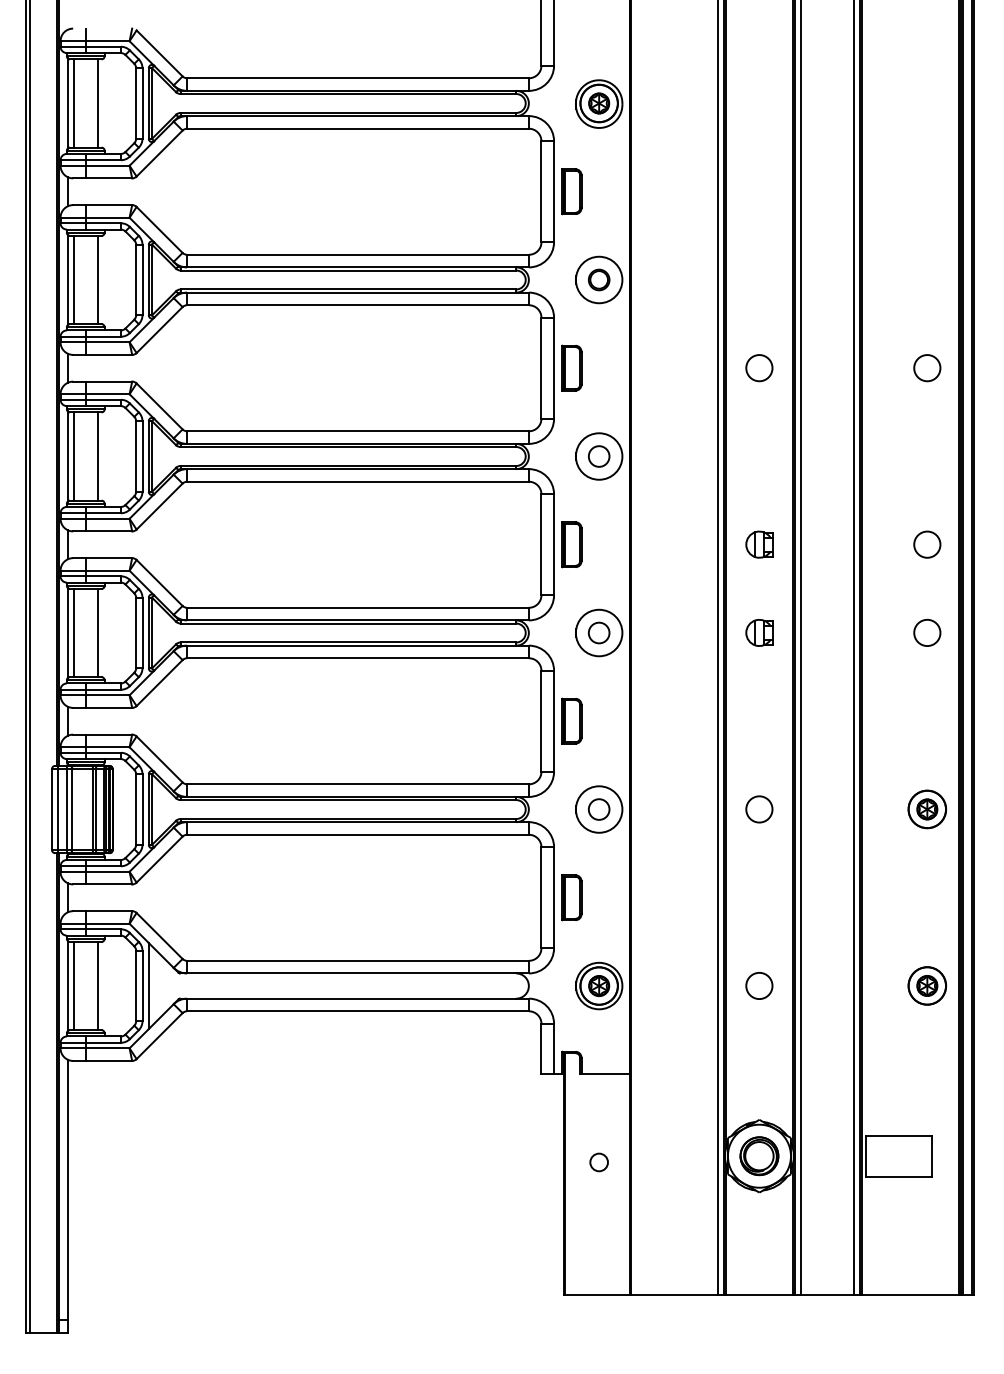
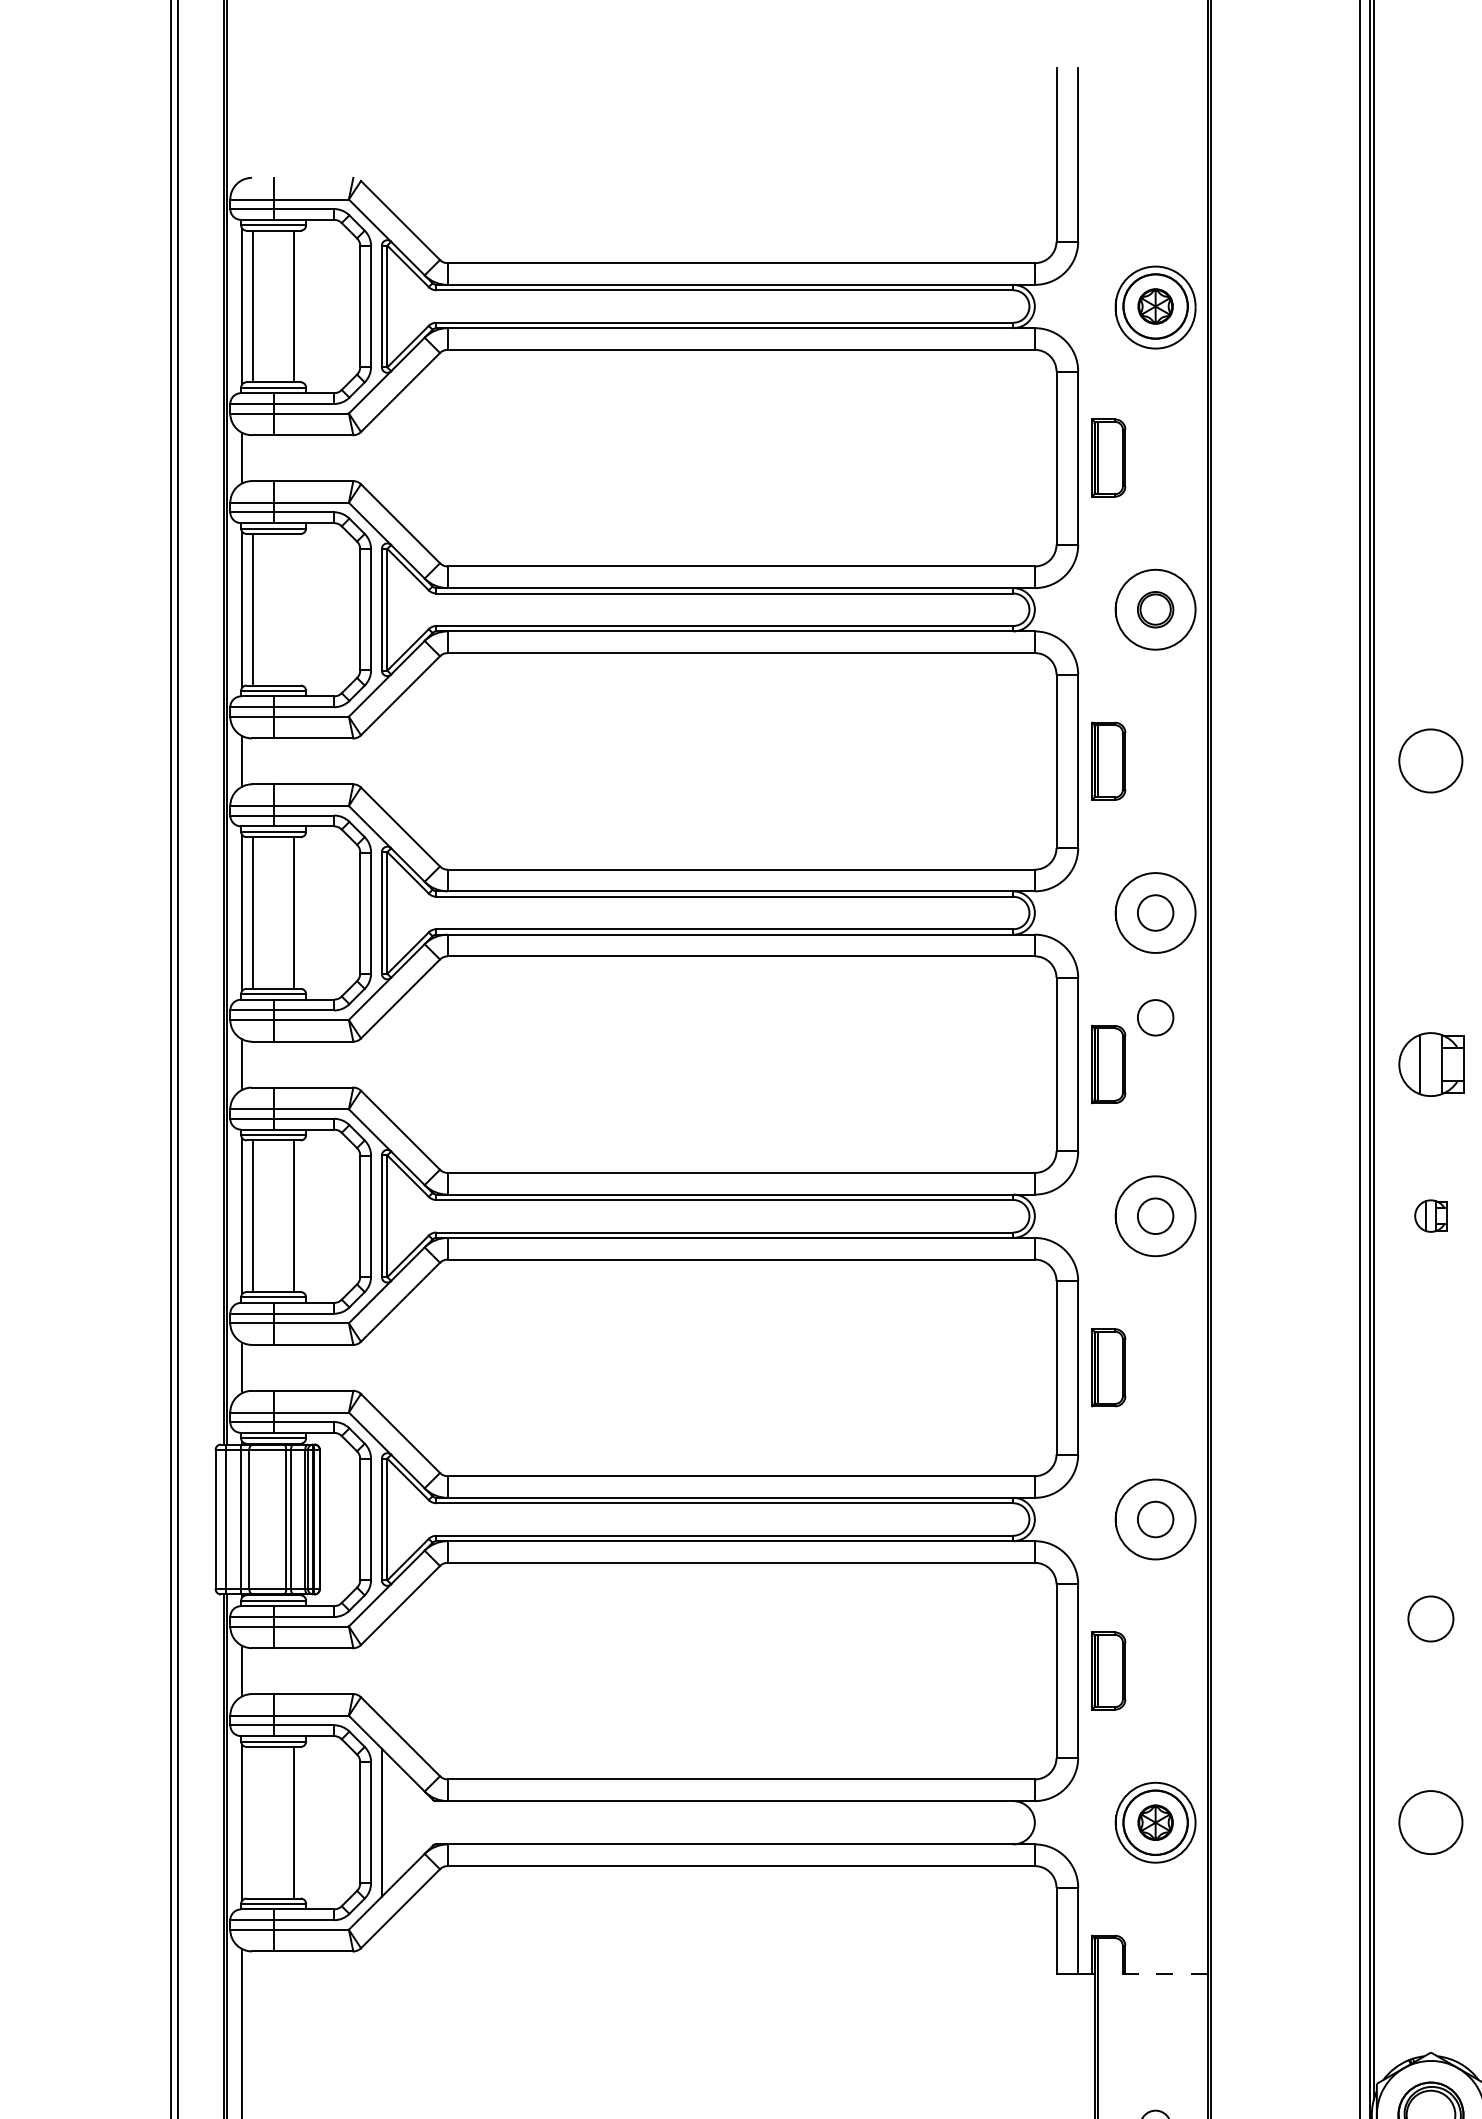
line: (97, 279) -> (293, 608), removed
circle: (759, 368) -> (1431, 761), size x1.4
circle: (599, 517) -> (1156, 1017), added
part: (759, 544) -> (1431, 1064), size x1.4
part: (759, 632) -> (1431, 1215), size x0.7
circle: (759, 809) -> (1431, 1619), moved
line: (73, 985) -> (252, 1821), removed
circle: (759, 985) -> (1431, 1821), size x1.4
line: (605, 1074) -> (1166, 1974), solid -> dashed

